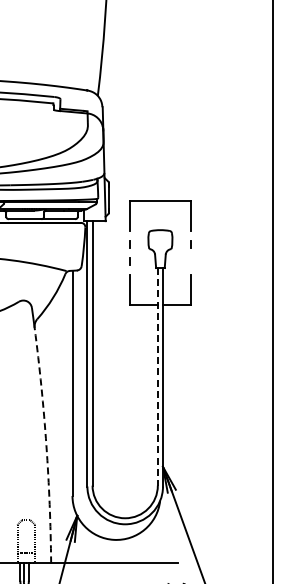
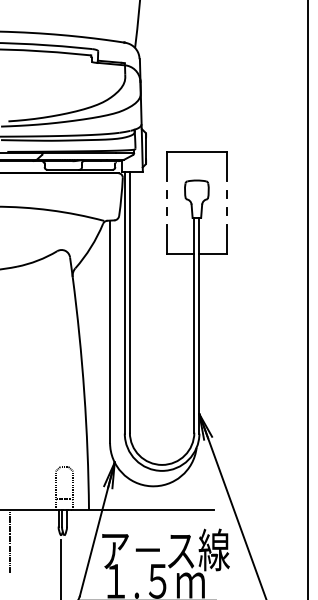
line: (190, 261) -> (226, 211), added
line: (158, 377) -> (194, 325), dashed -> solid
arc: (46, 445) -> (84, 393), dashed -> solid

